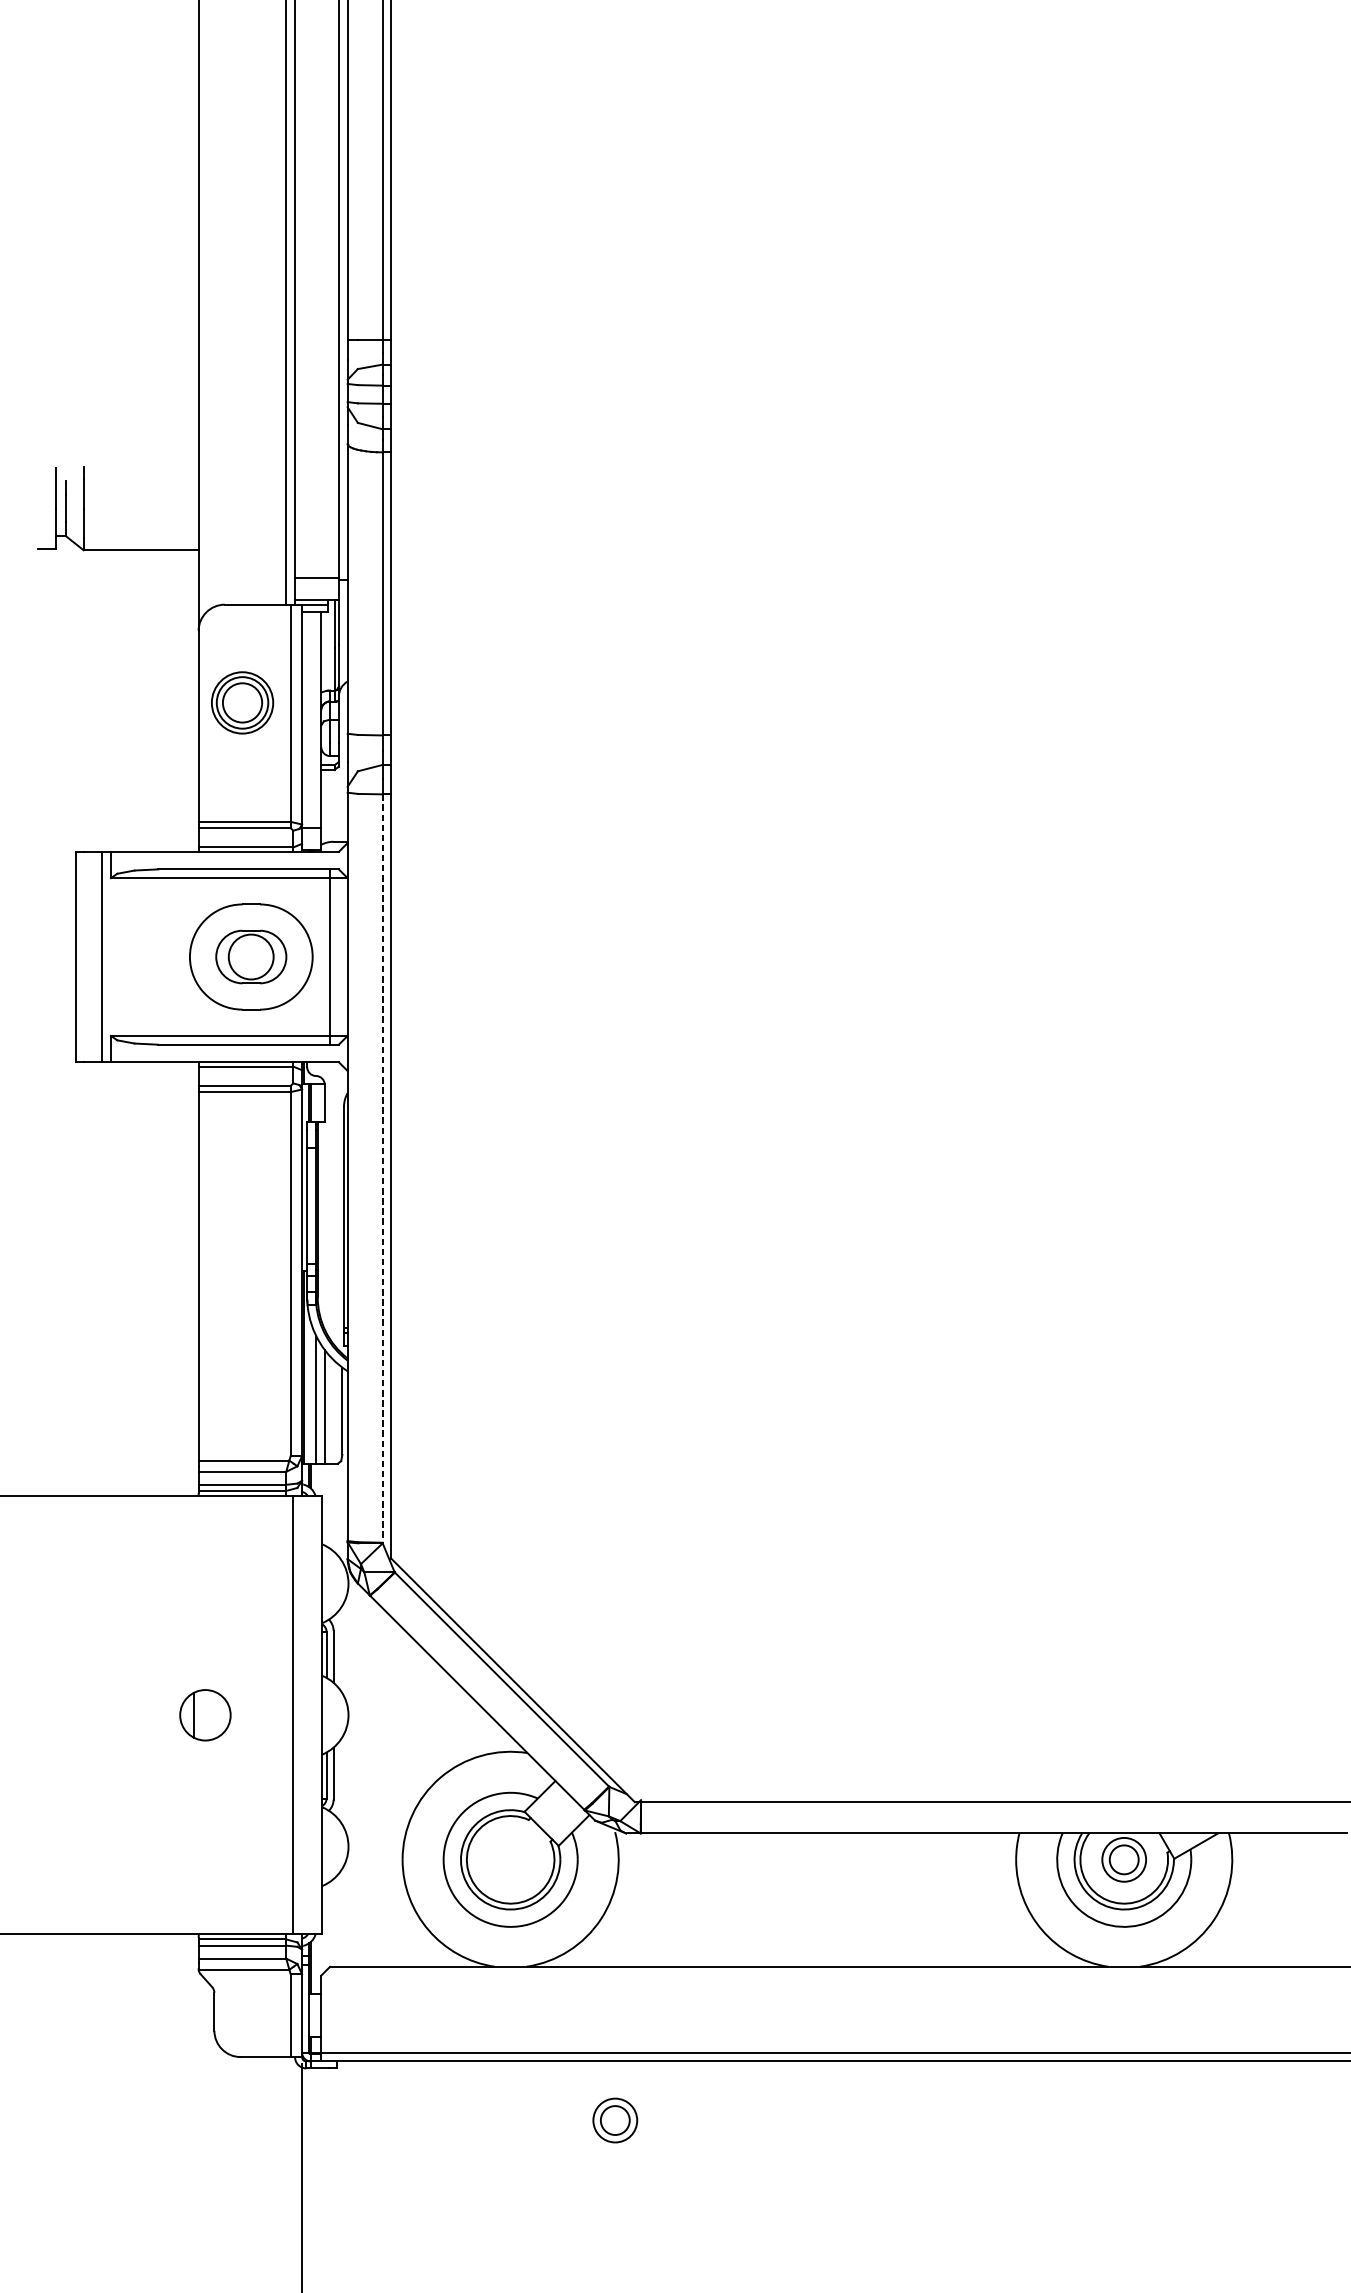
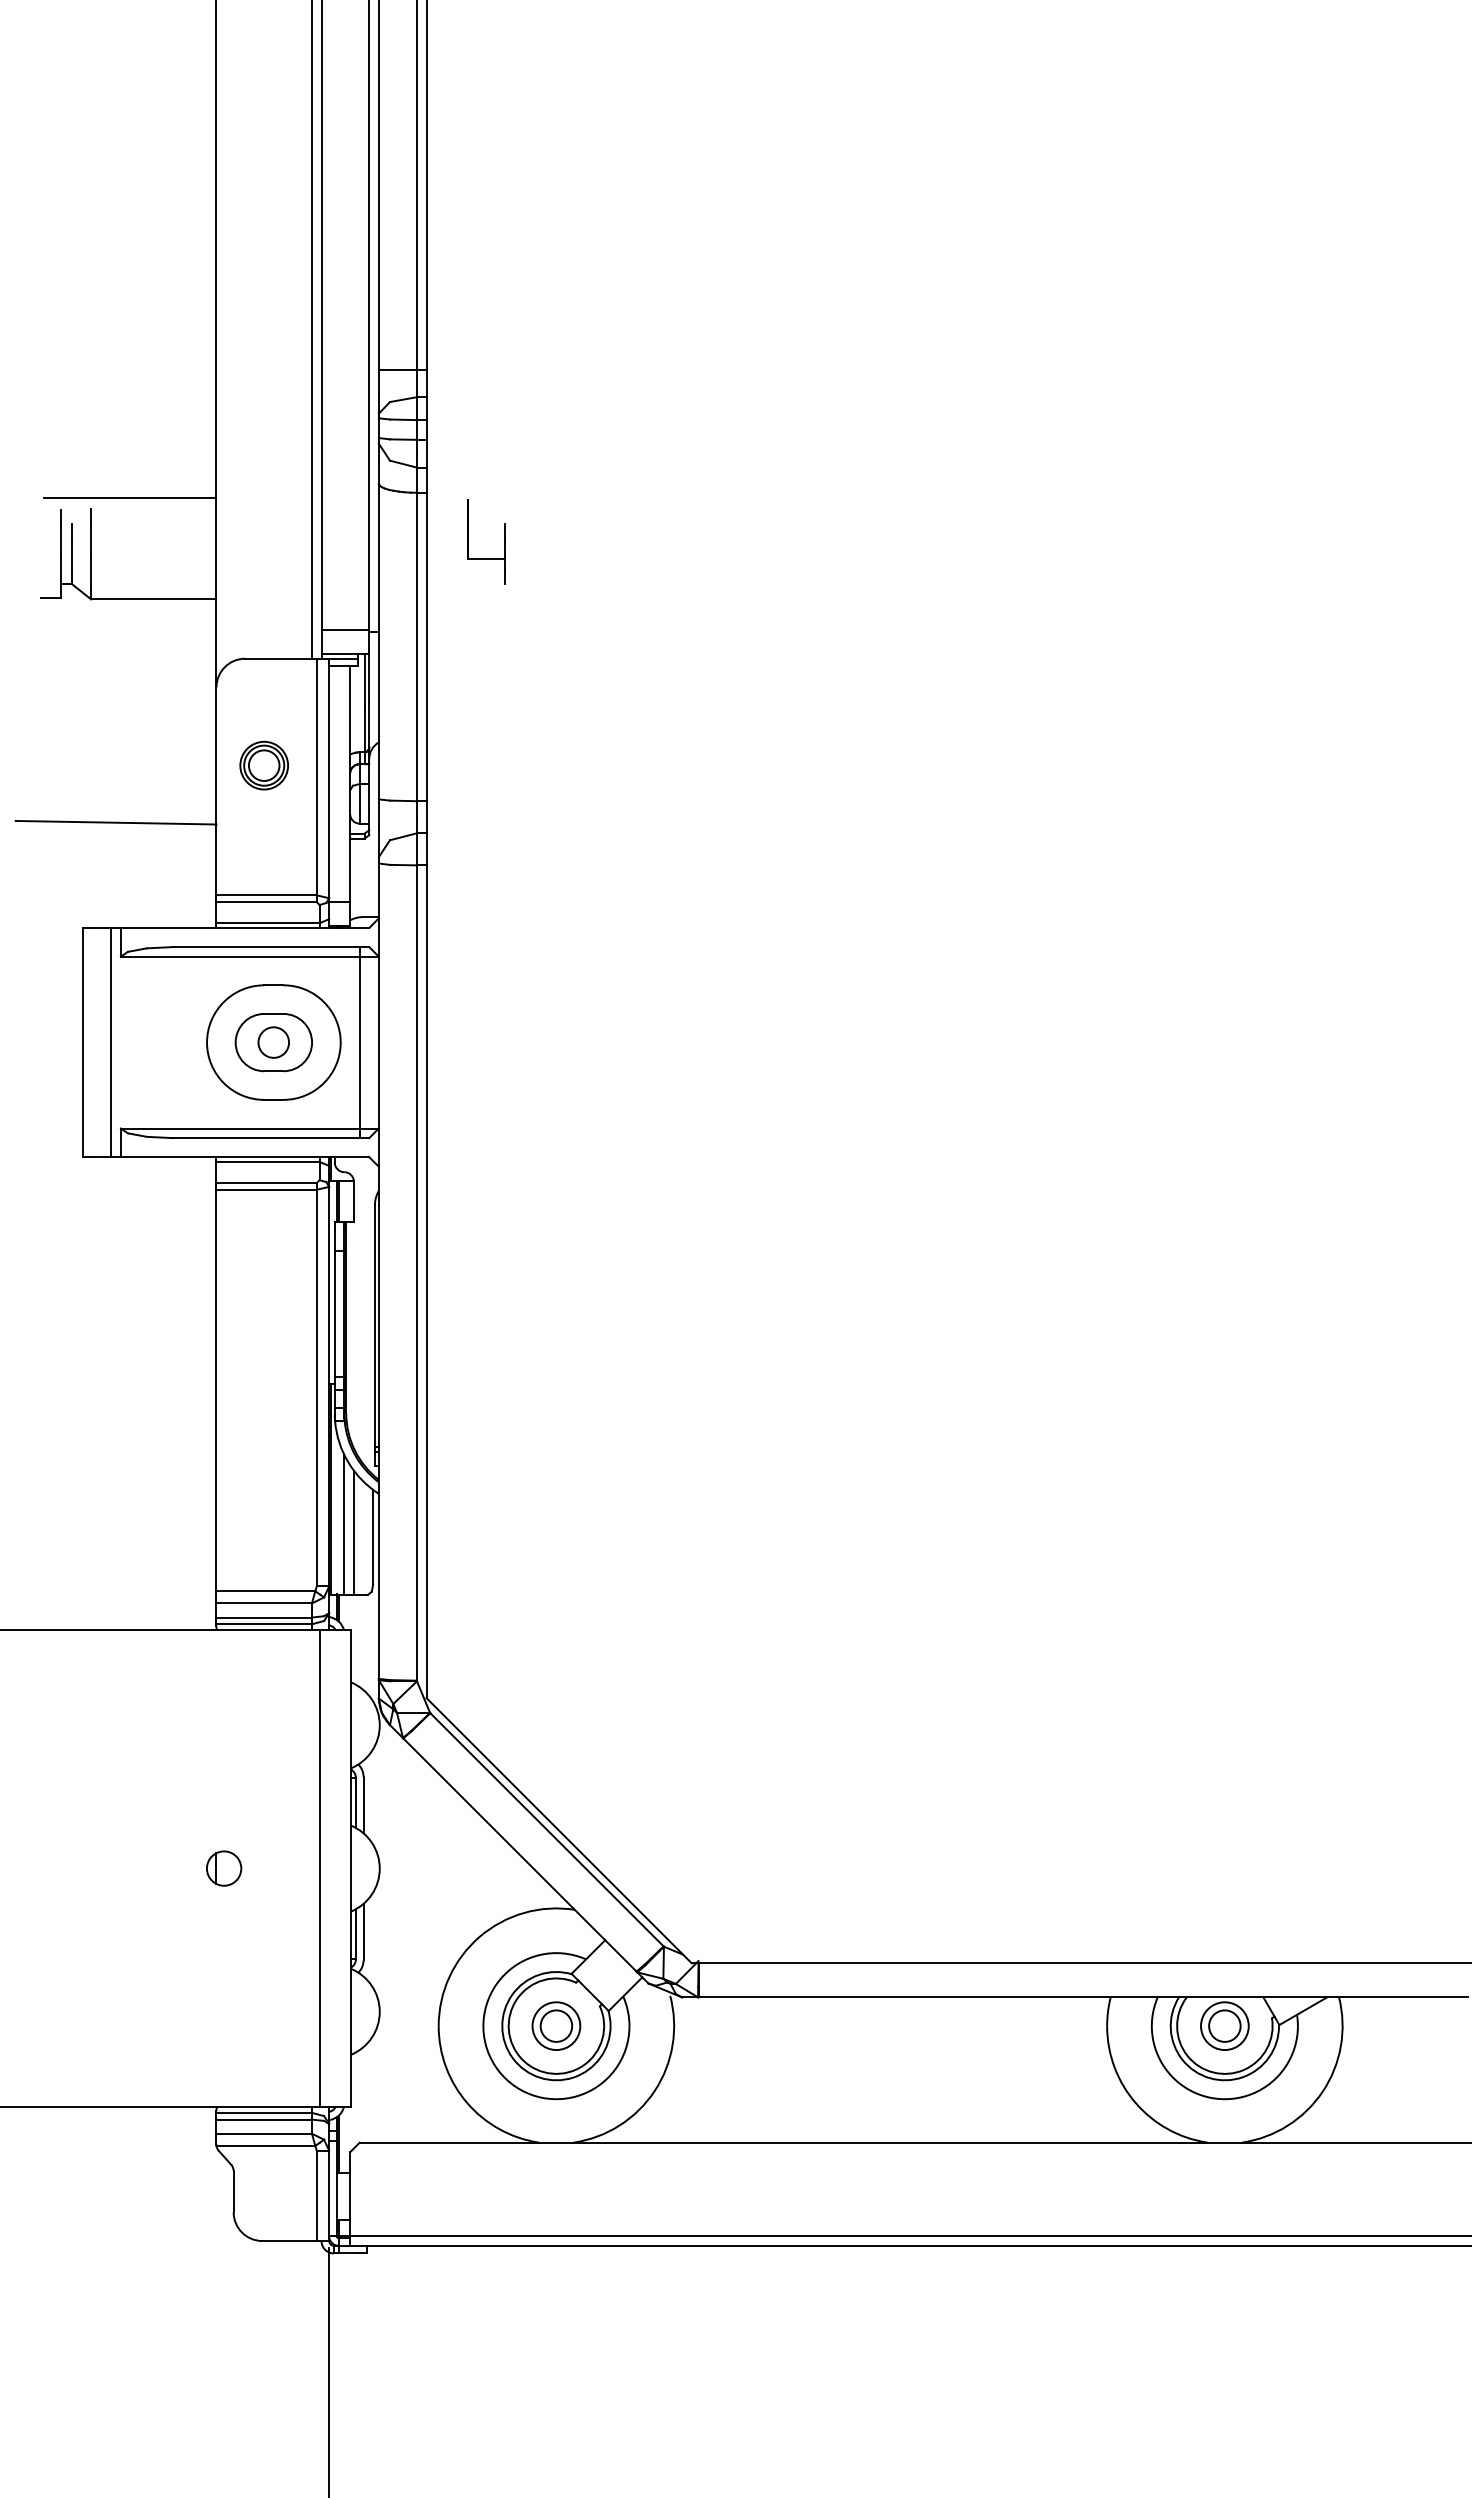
line: (119, 457) -> (130, 498), added
part: (446, 512) -> (486, 558), added
part: (241, 702) -> (263, 765), size x0.71
line: (105, 755) -> (115, 822), added
circle: (250, 956) -> (273, 1042), size x0.62
line: (383, 1168) -> (417, 1273), dashed -> solid
part: (205, 1715) -> (224, 1868), size x0.62
part: (615, 2119) -> (556, 2025), moved

